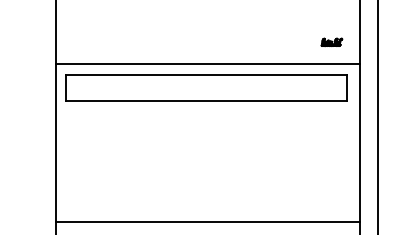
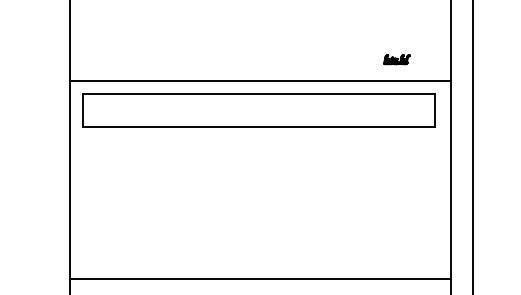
part: (331, 42) -> (396, 59), moved

